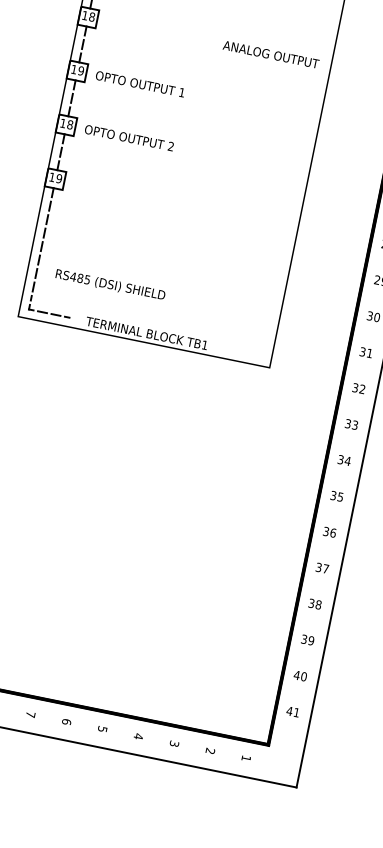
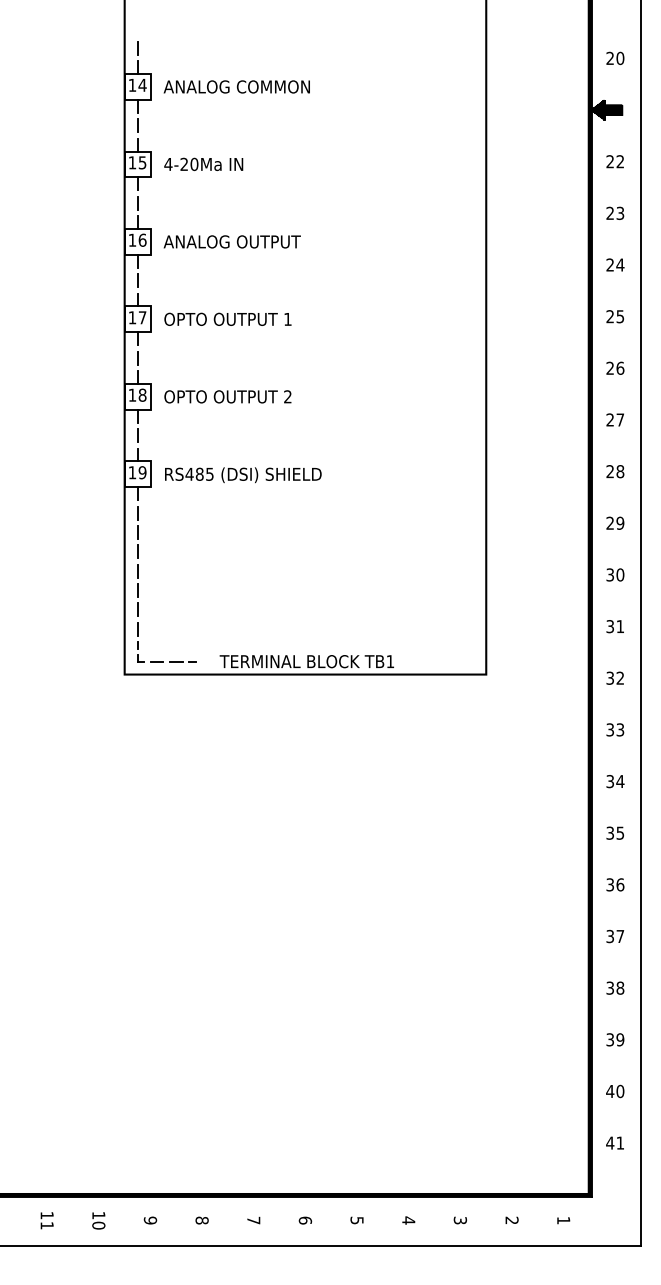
text: (92, 16) -> (142, 239), 18 -> 16
text: (270, 54) -> (231, 241), moved
text: (81, 70) -> (142, 317), 19 -> 17
text: (110, 285) -> (243, 475), moved

